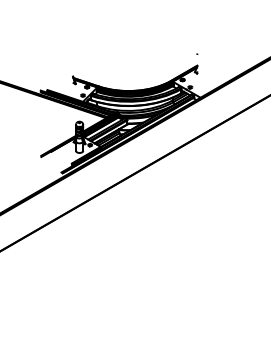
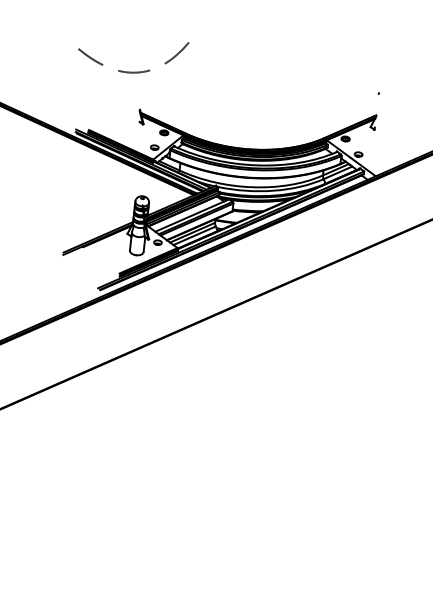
part: (66, 56) -> (131, 70), added

